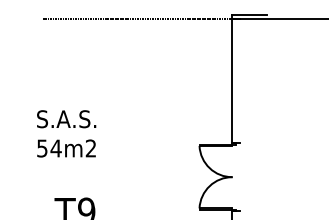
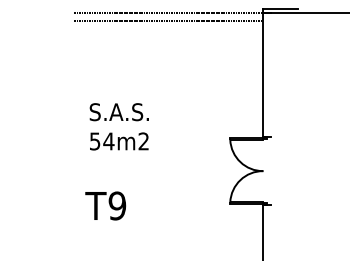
line: (136, 27) -> (167, 21), added
text: (65, 133) -> (118, 126), moved

